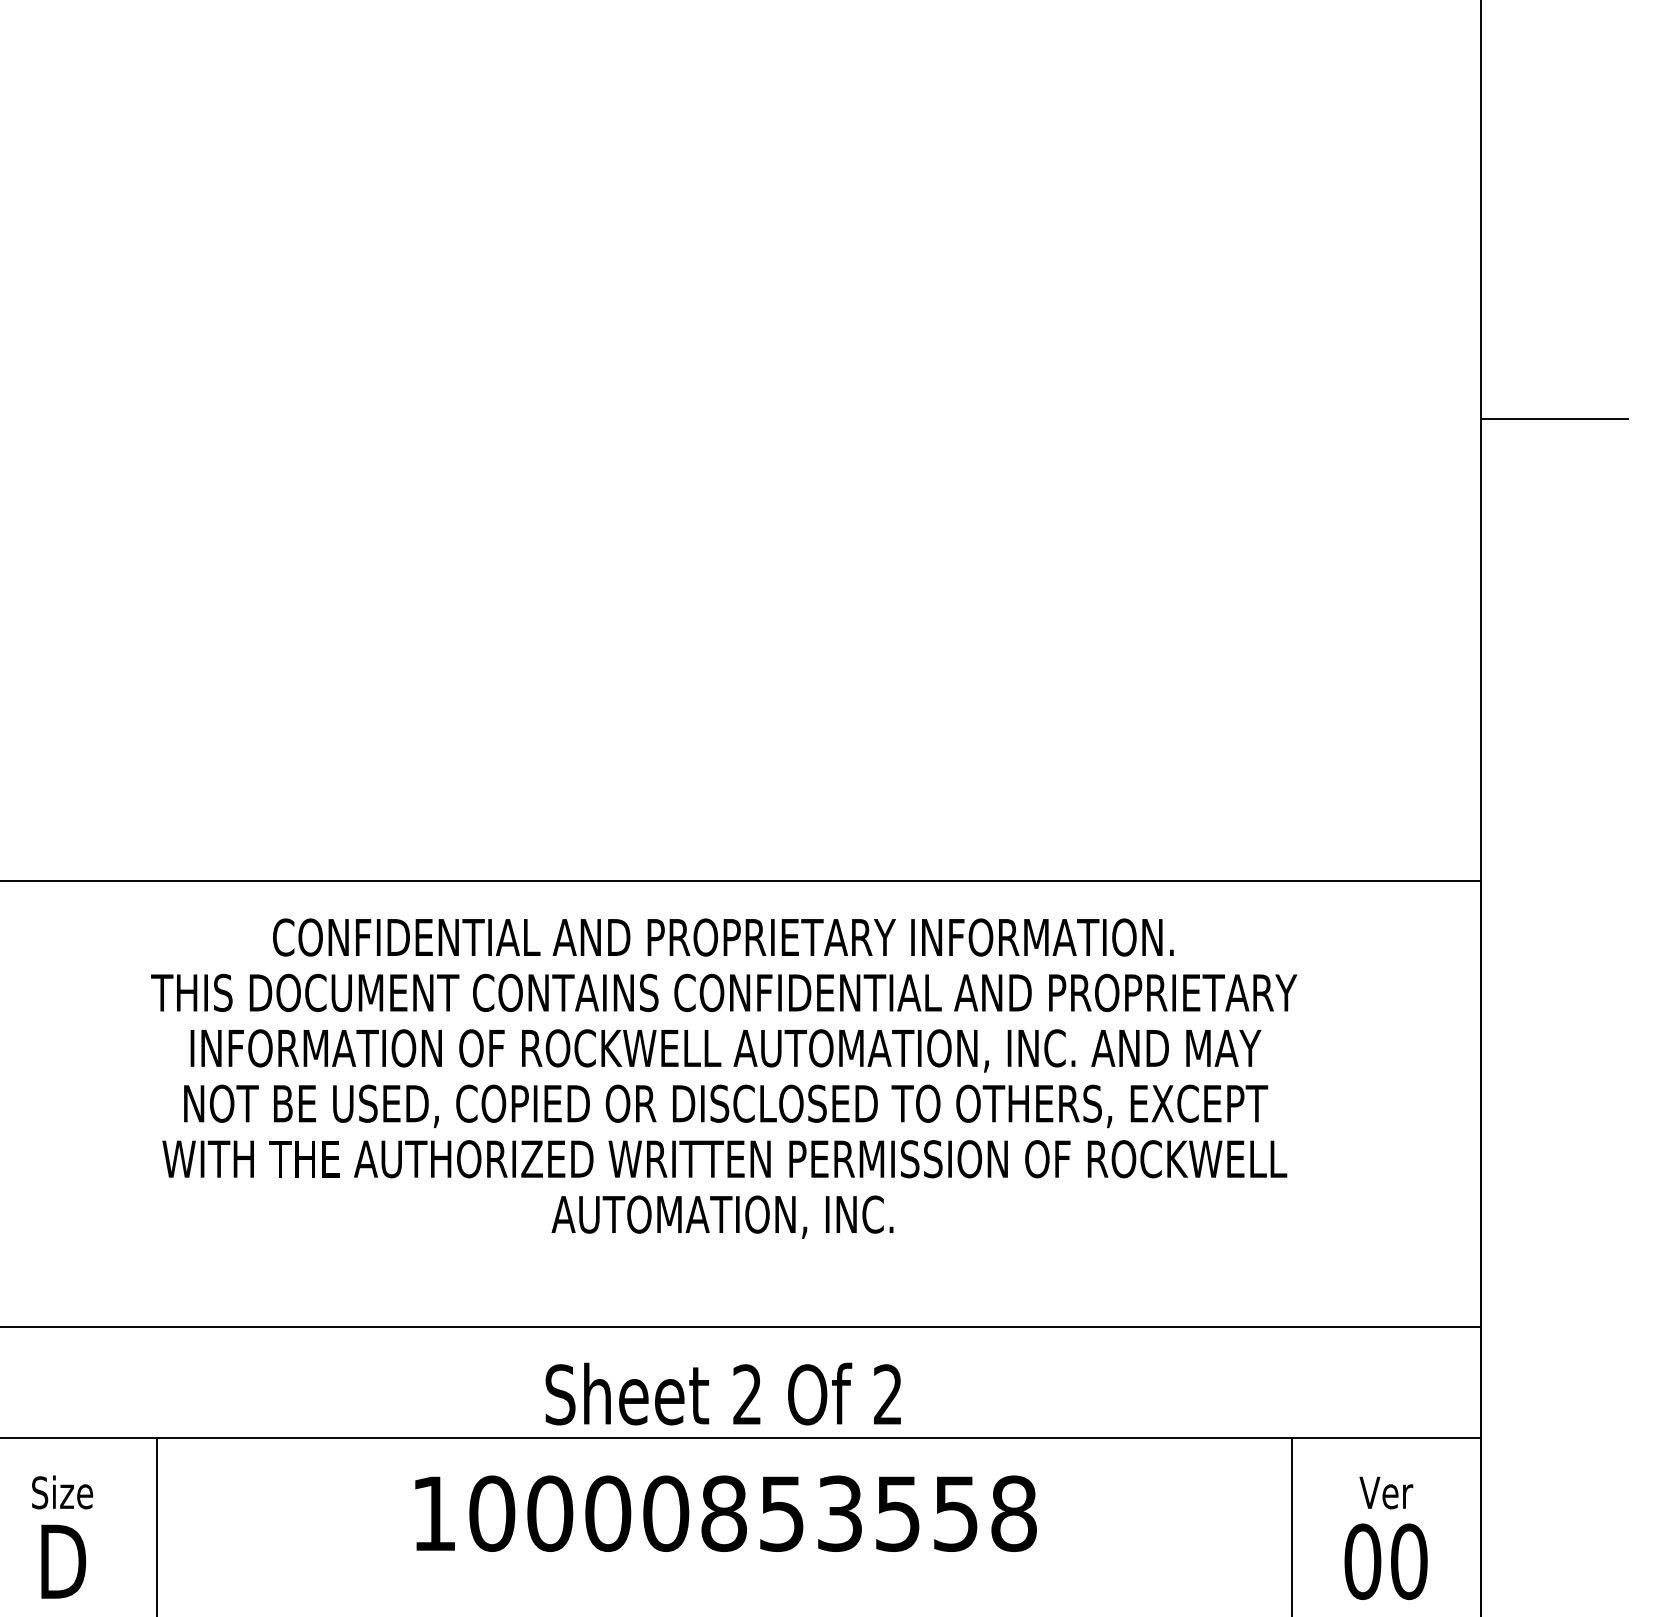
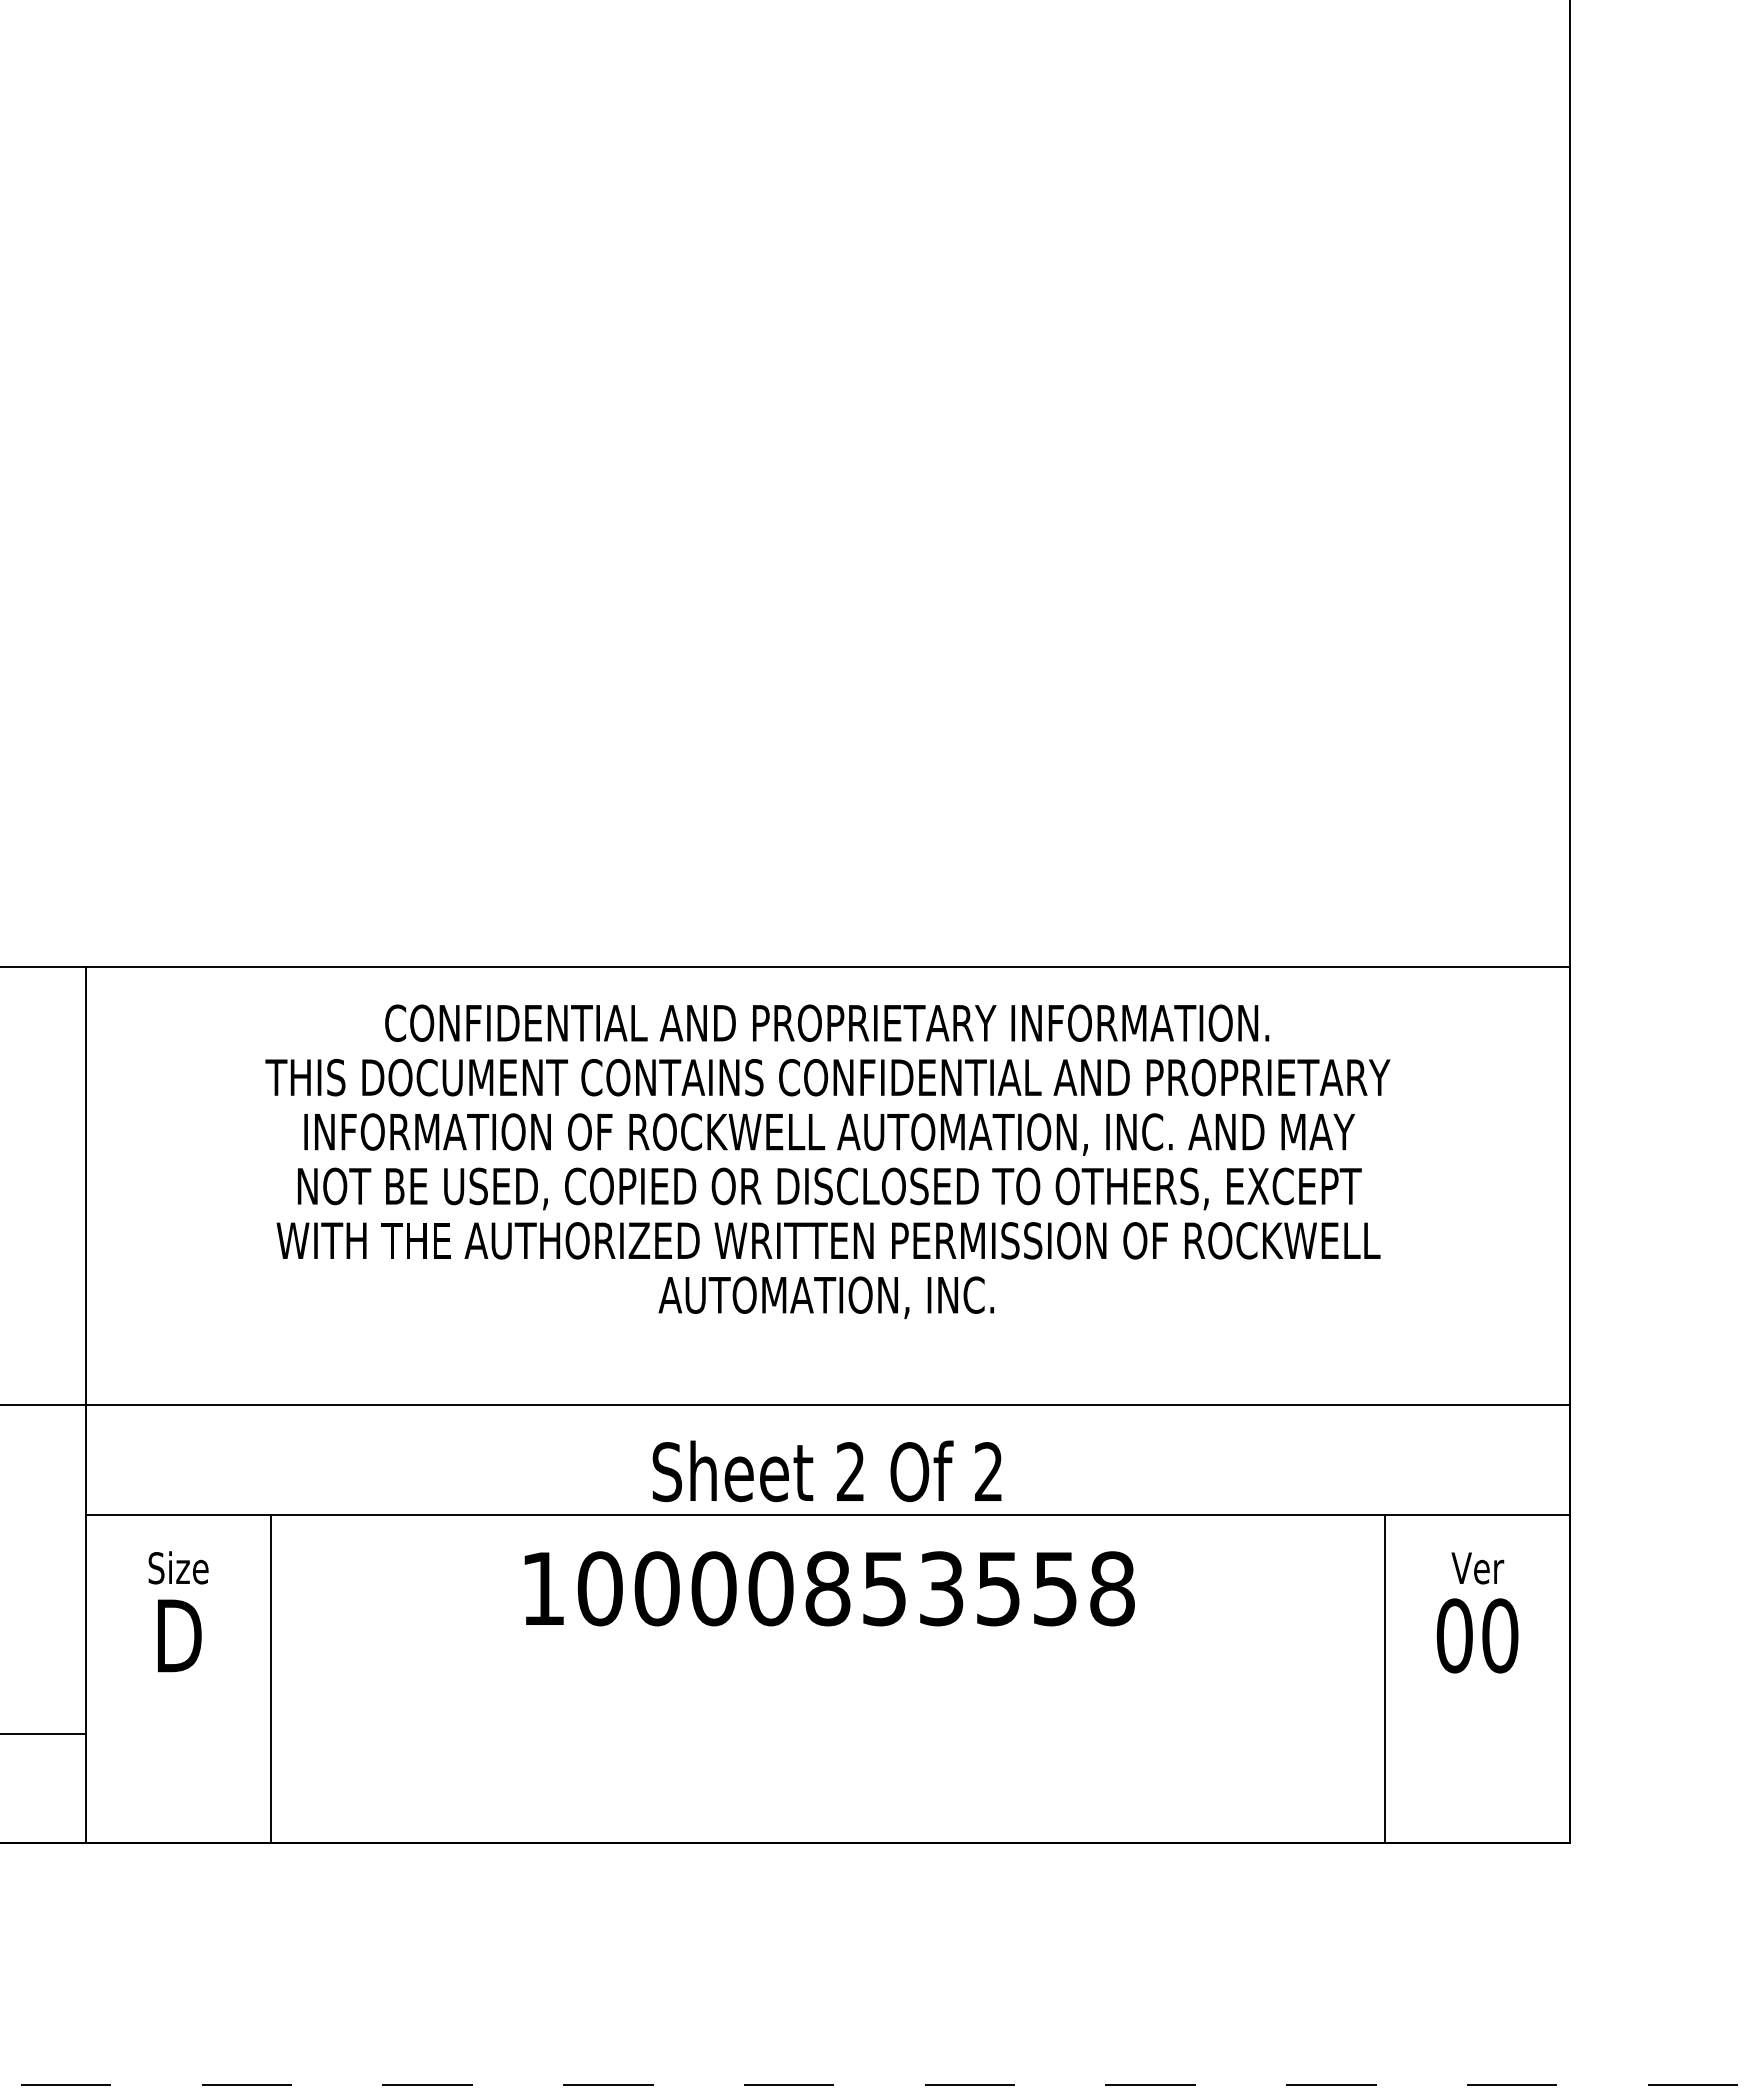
line: (1554, 419) -> (1642, 514), removed

